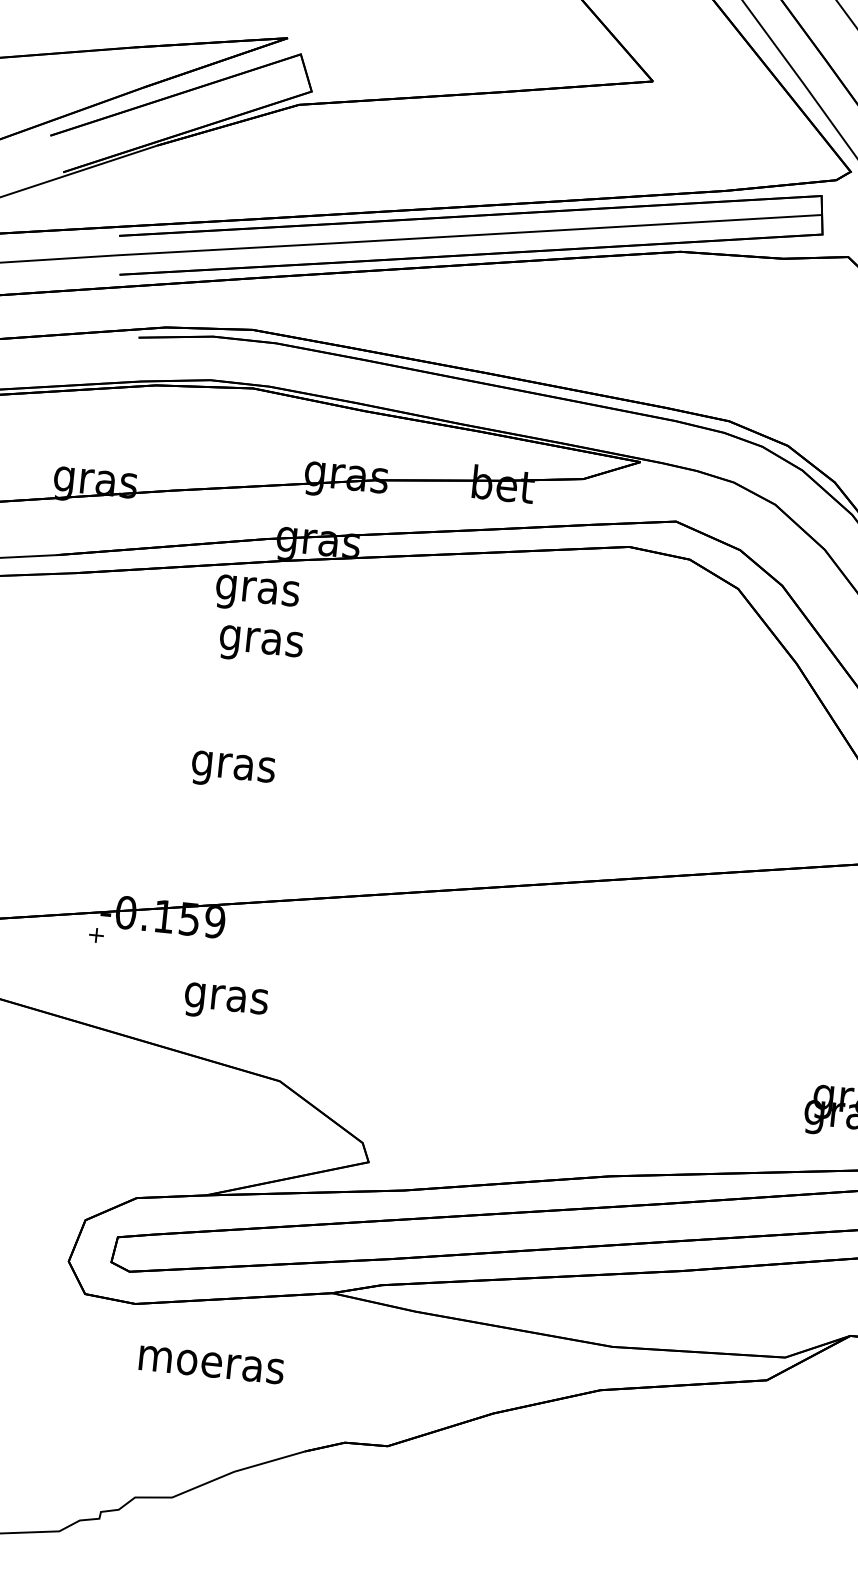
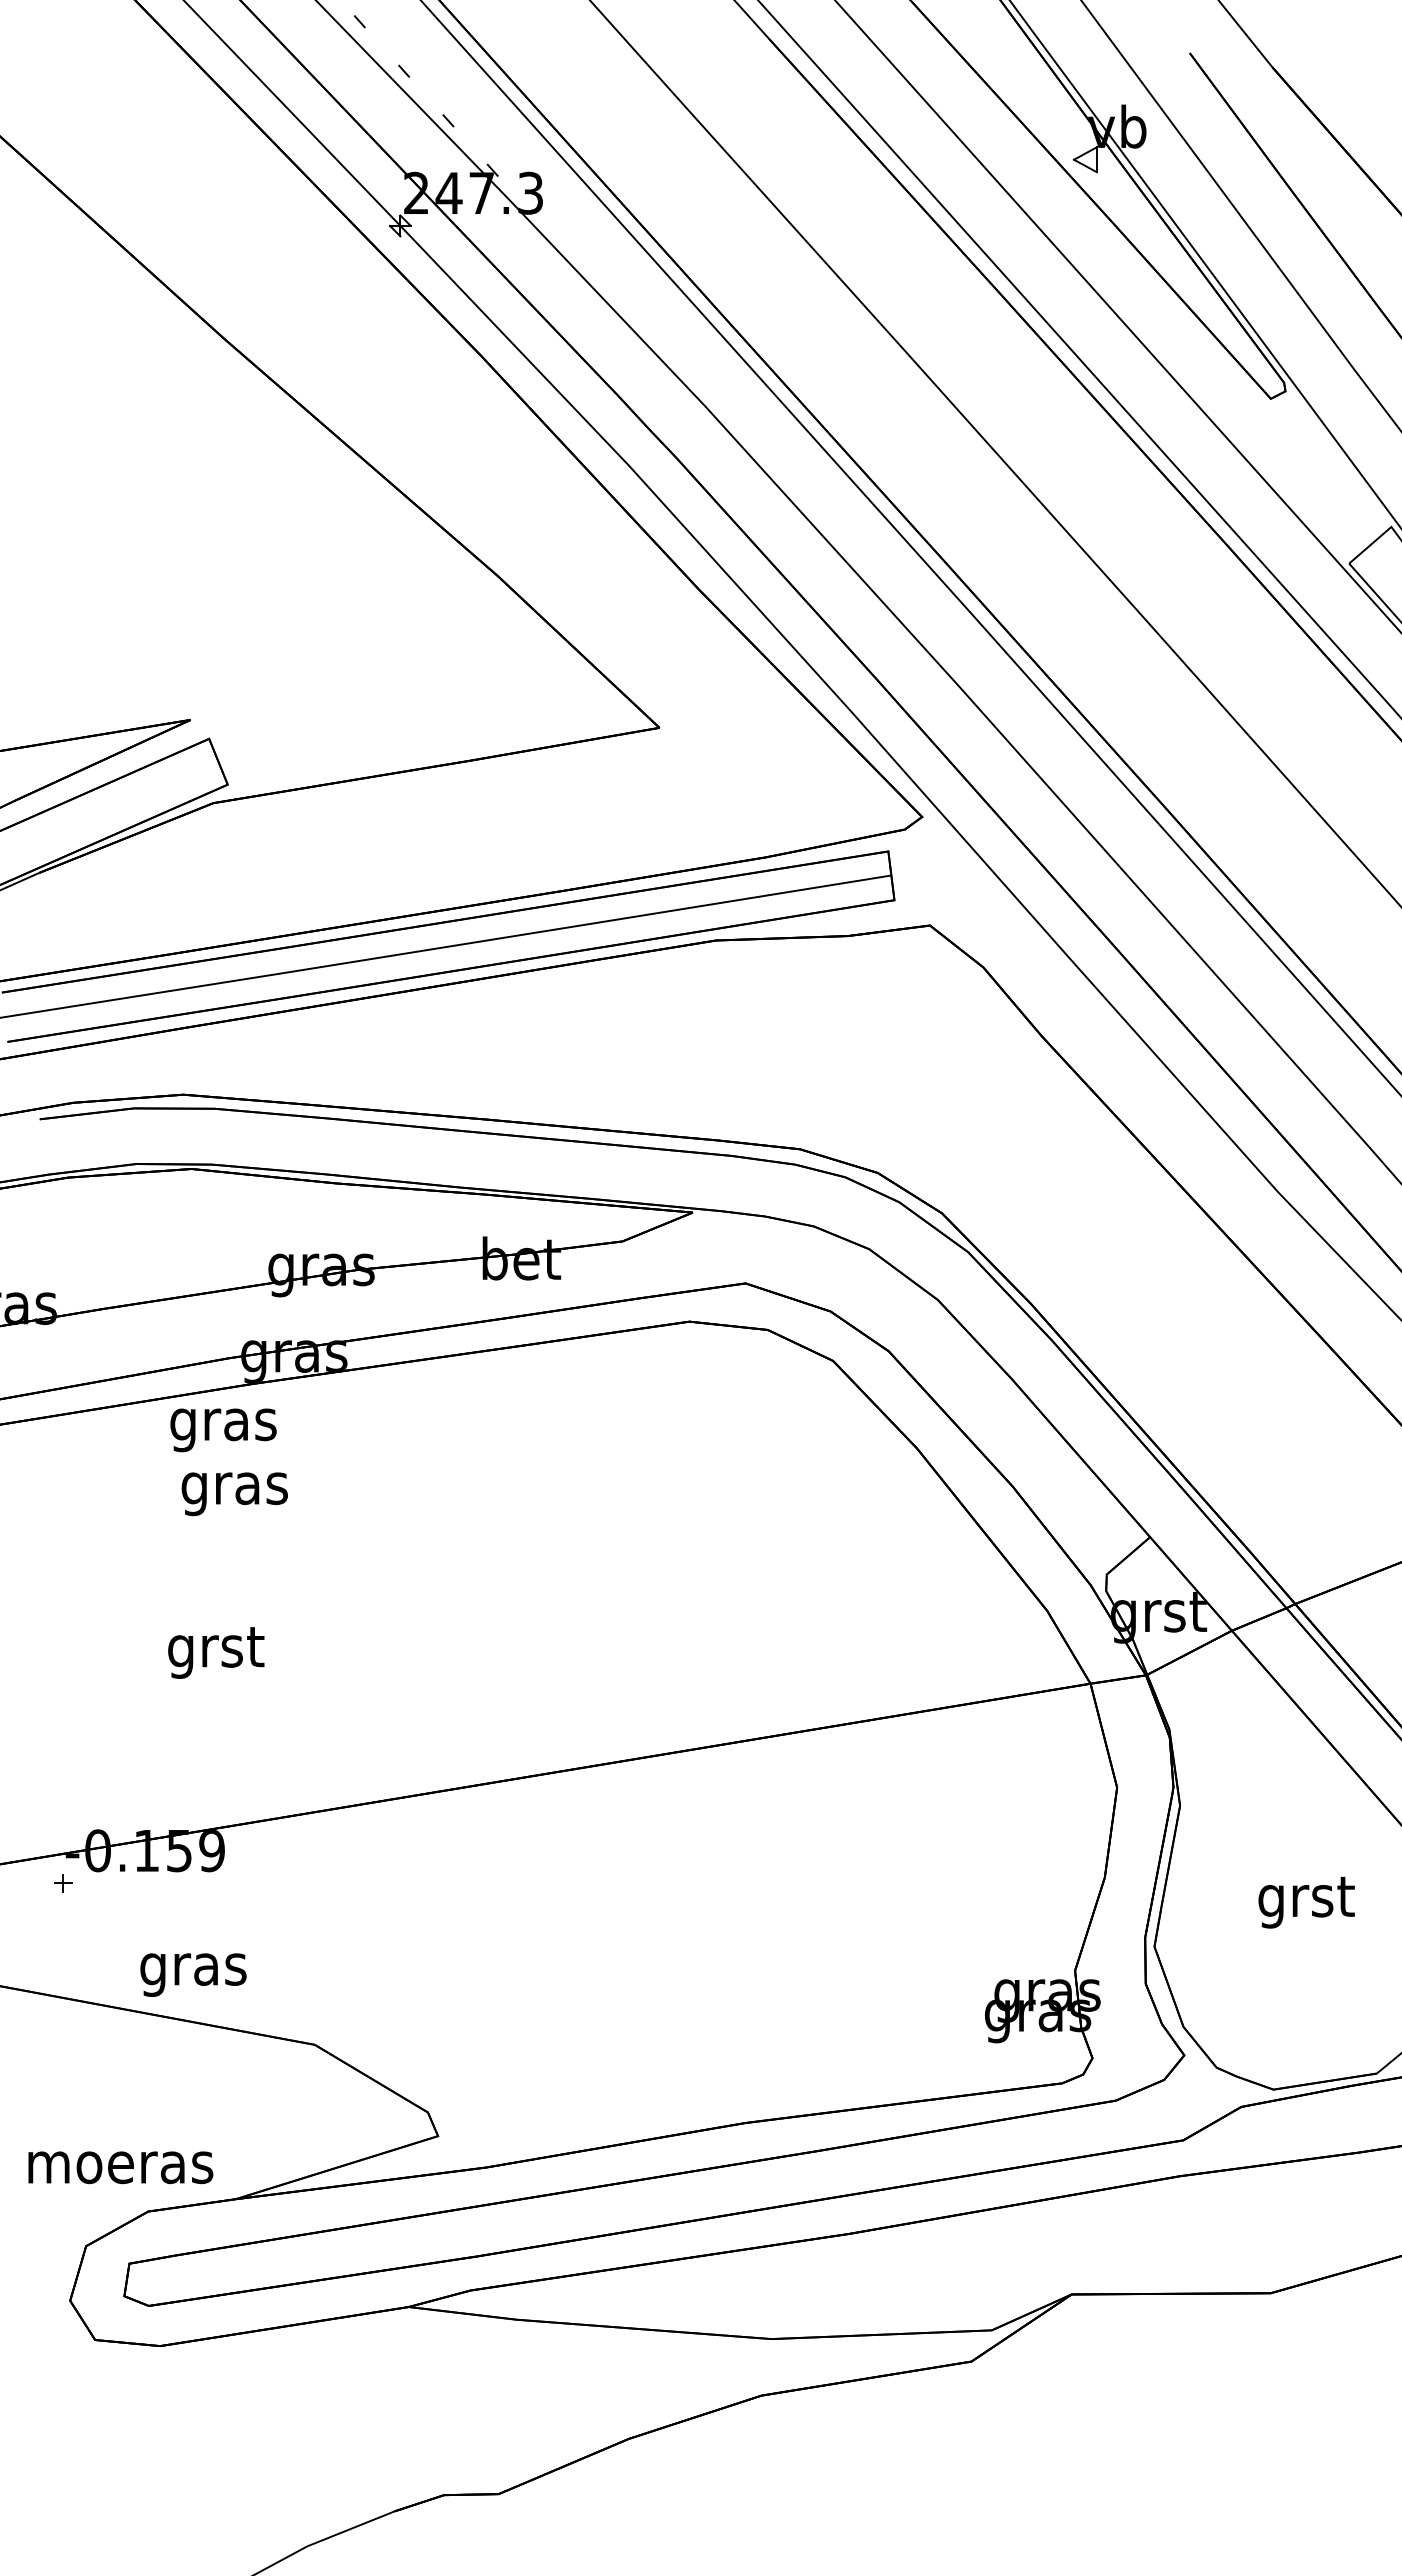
text: (233, 767) -> (215, 1652), gras -> grst
text: (226, 1002) -> (193, 1974), moved
text: (211, 1364) -> (120, 2167), moved

